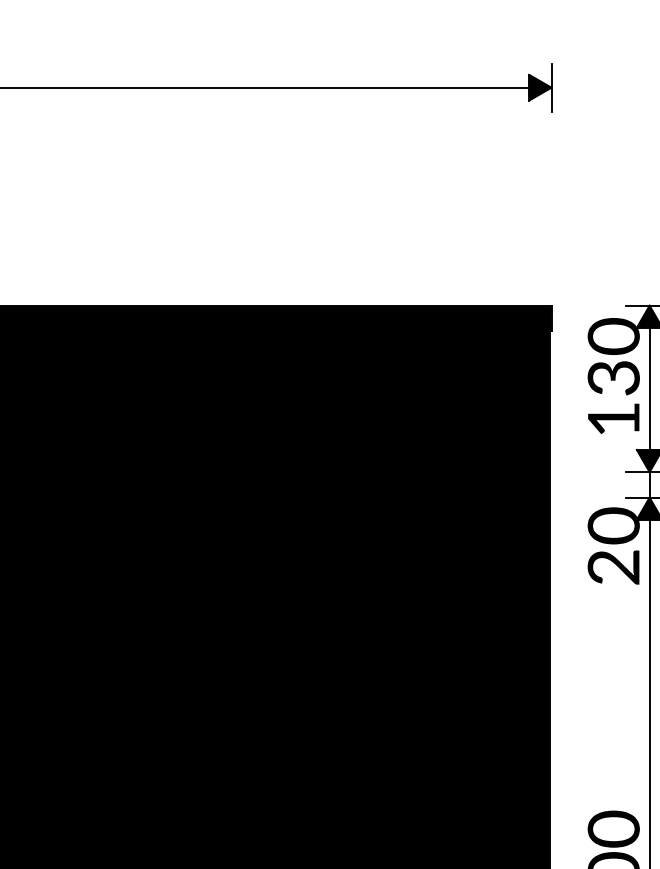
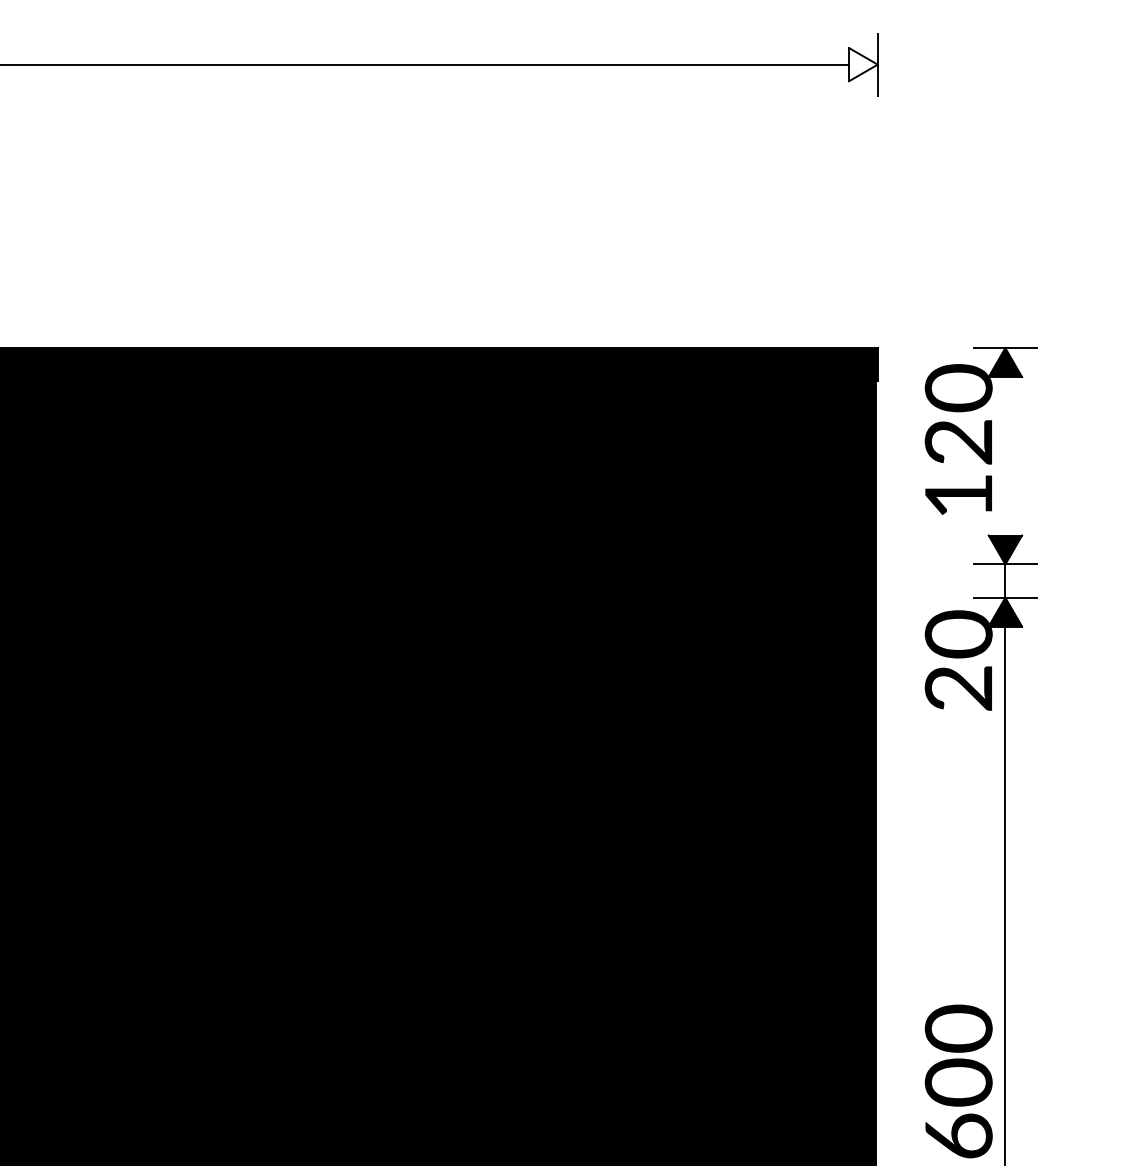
fill: (539, 87) -> (862, 64), removed
text: (613, 378) -> (958, 442), 130 -> 120
line: (649, 388) -> (1005, 455), removed

